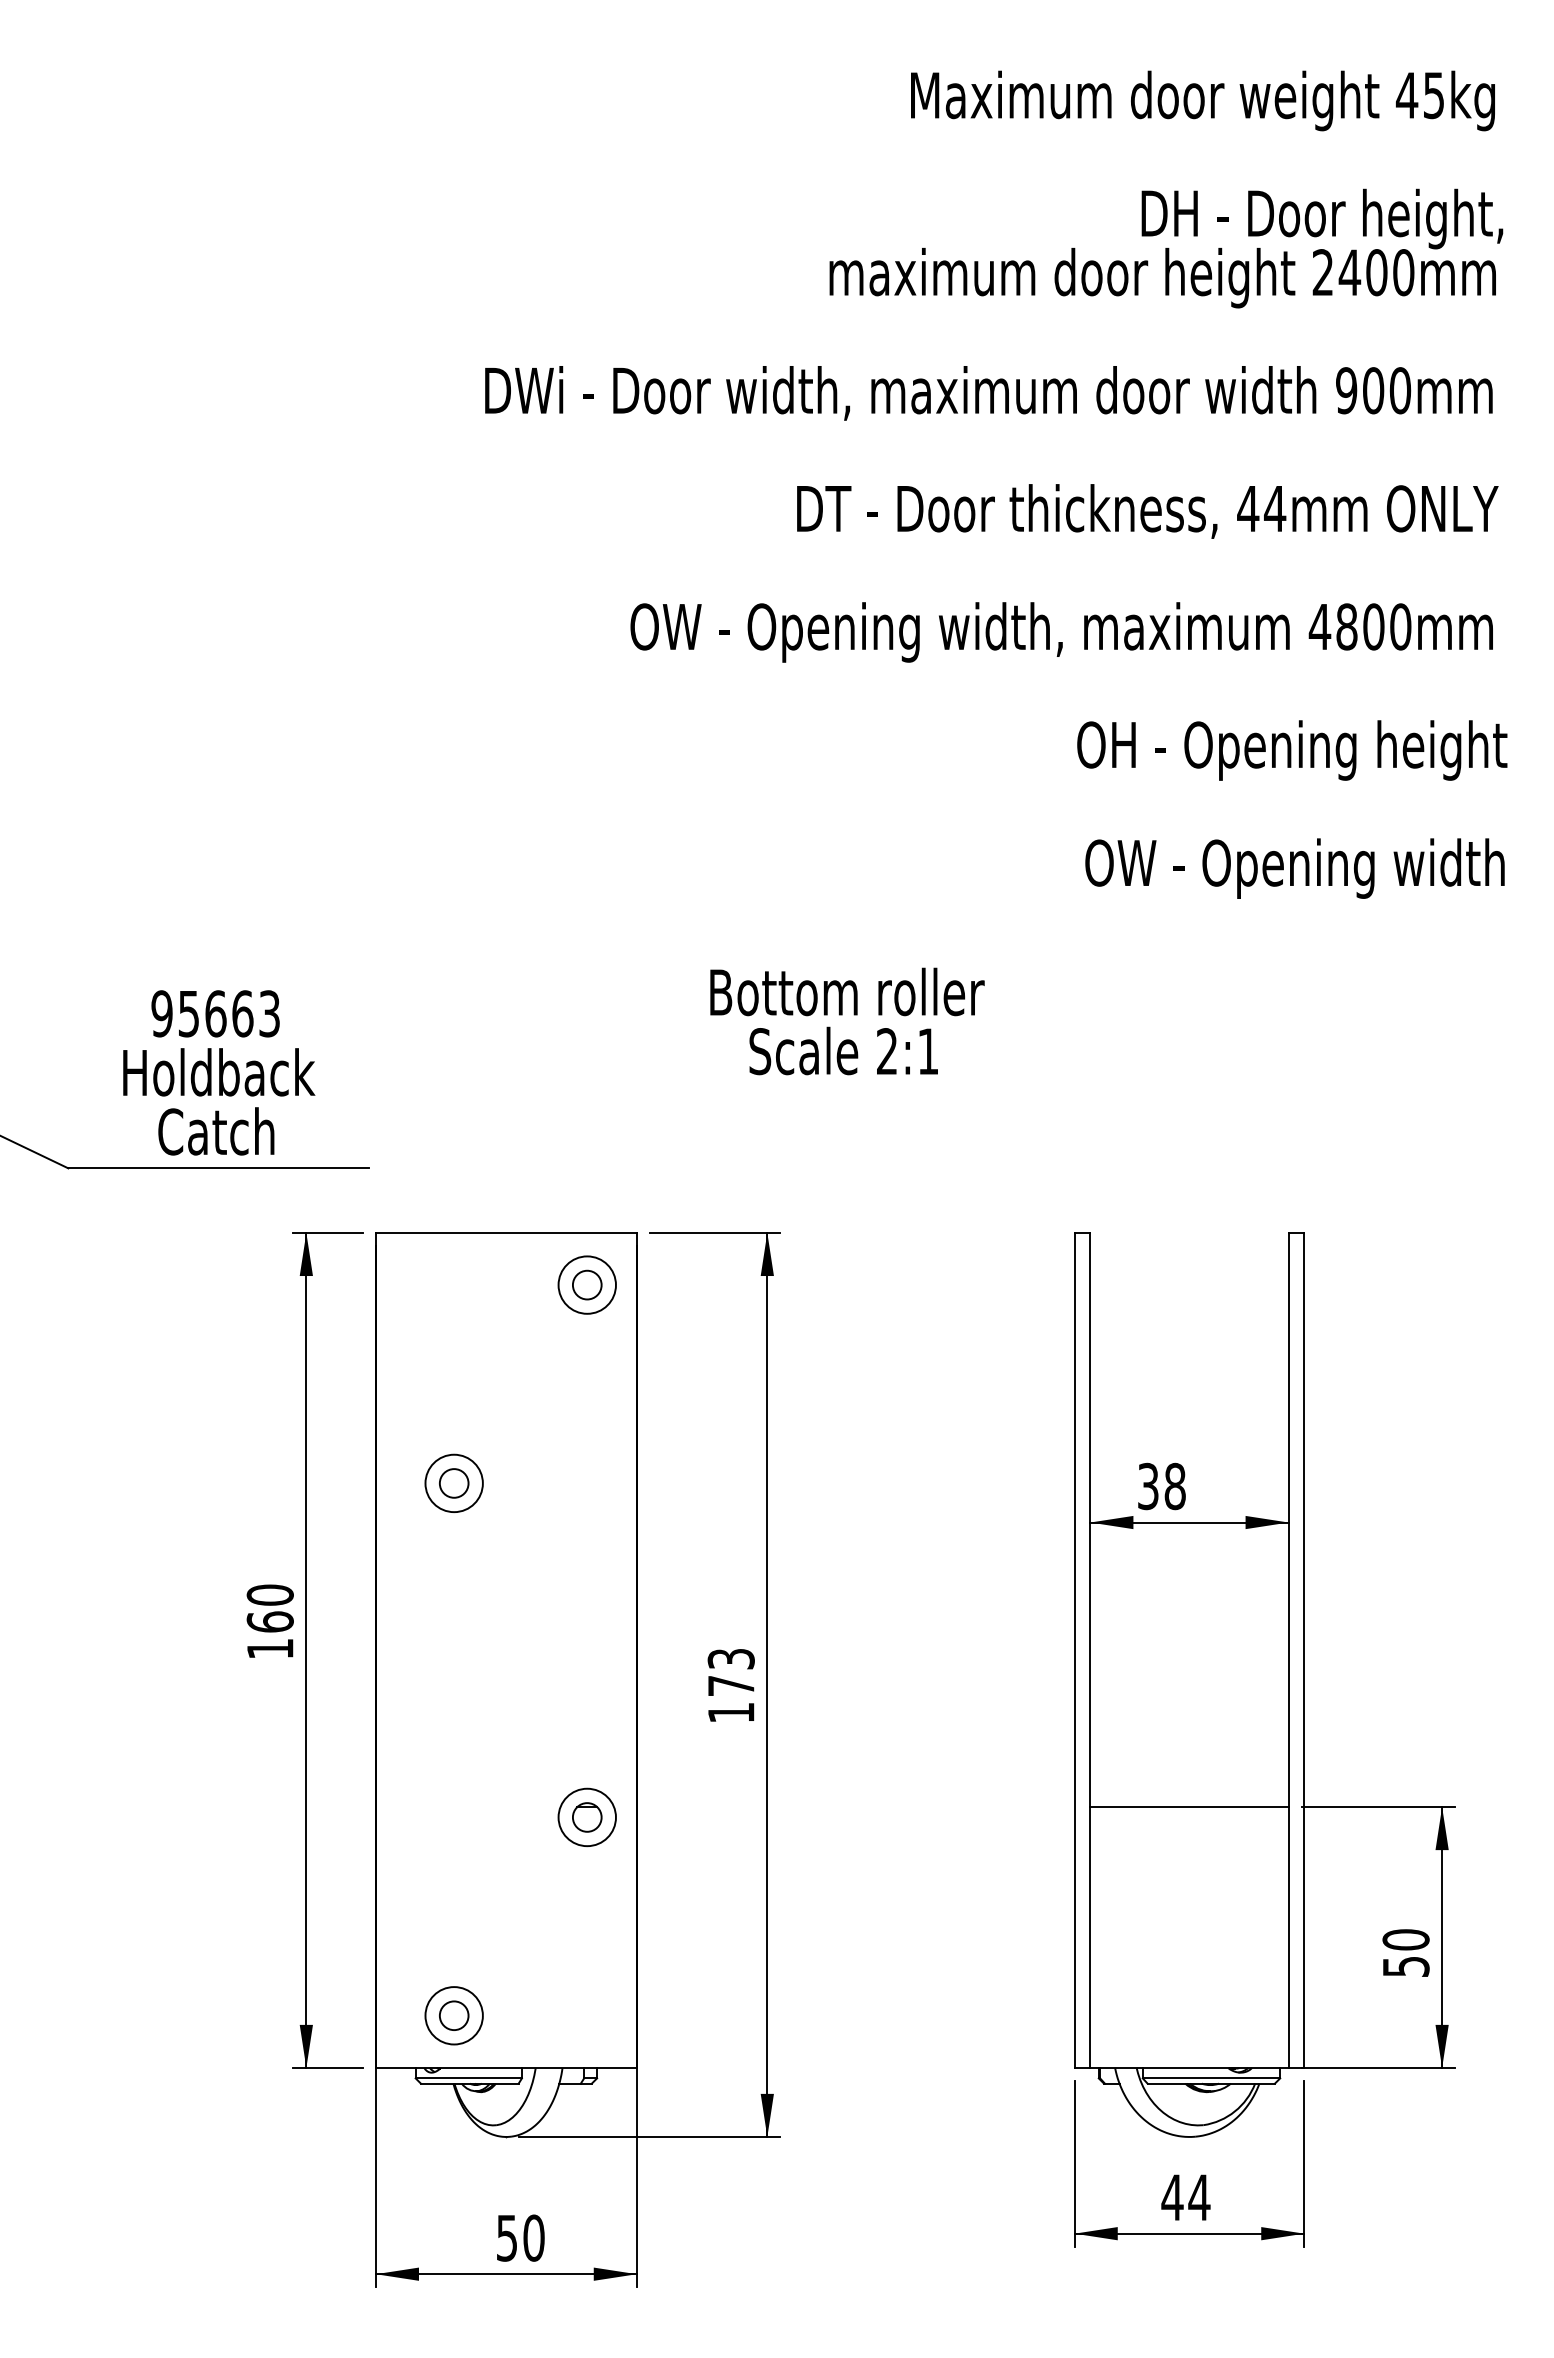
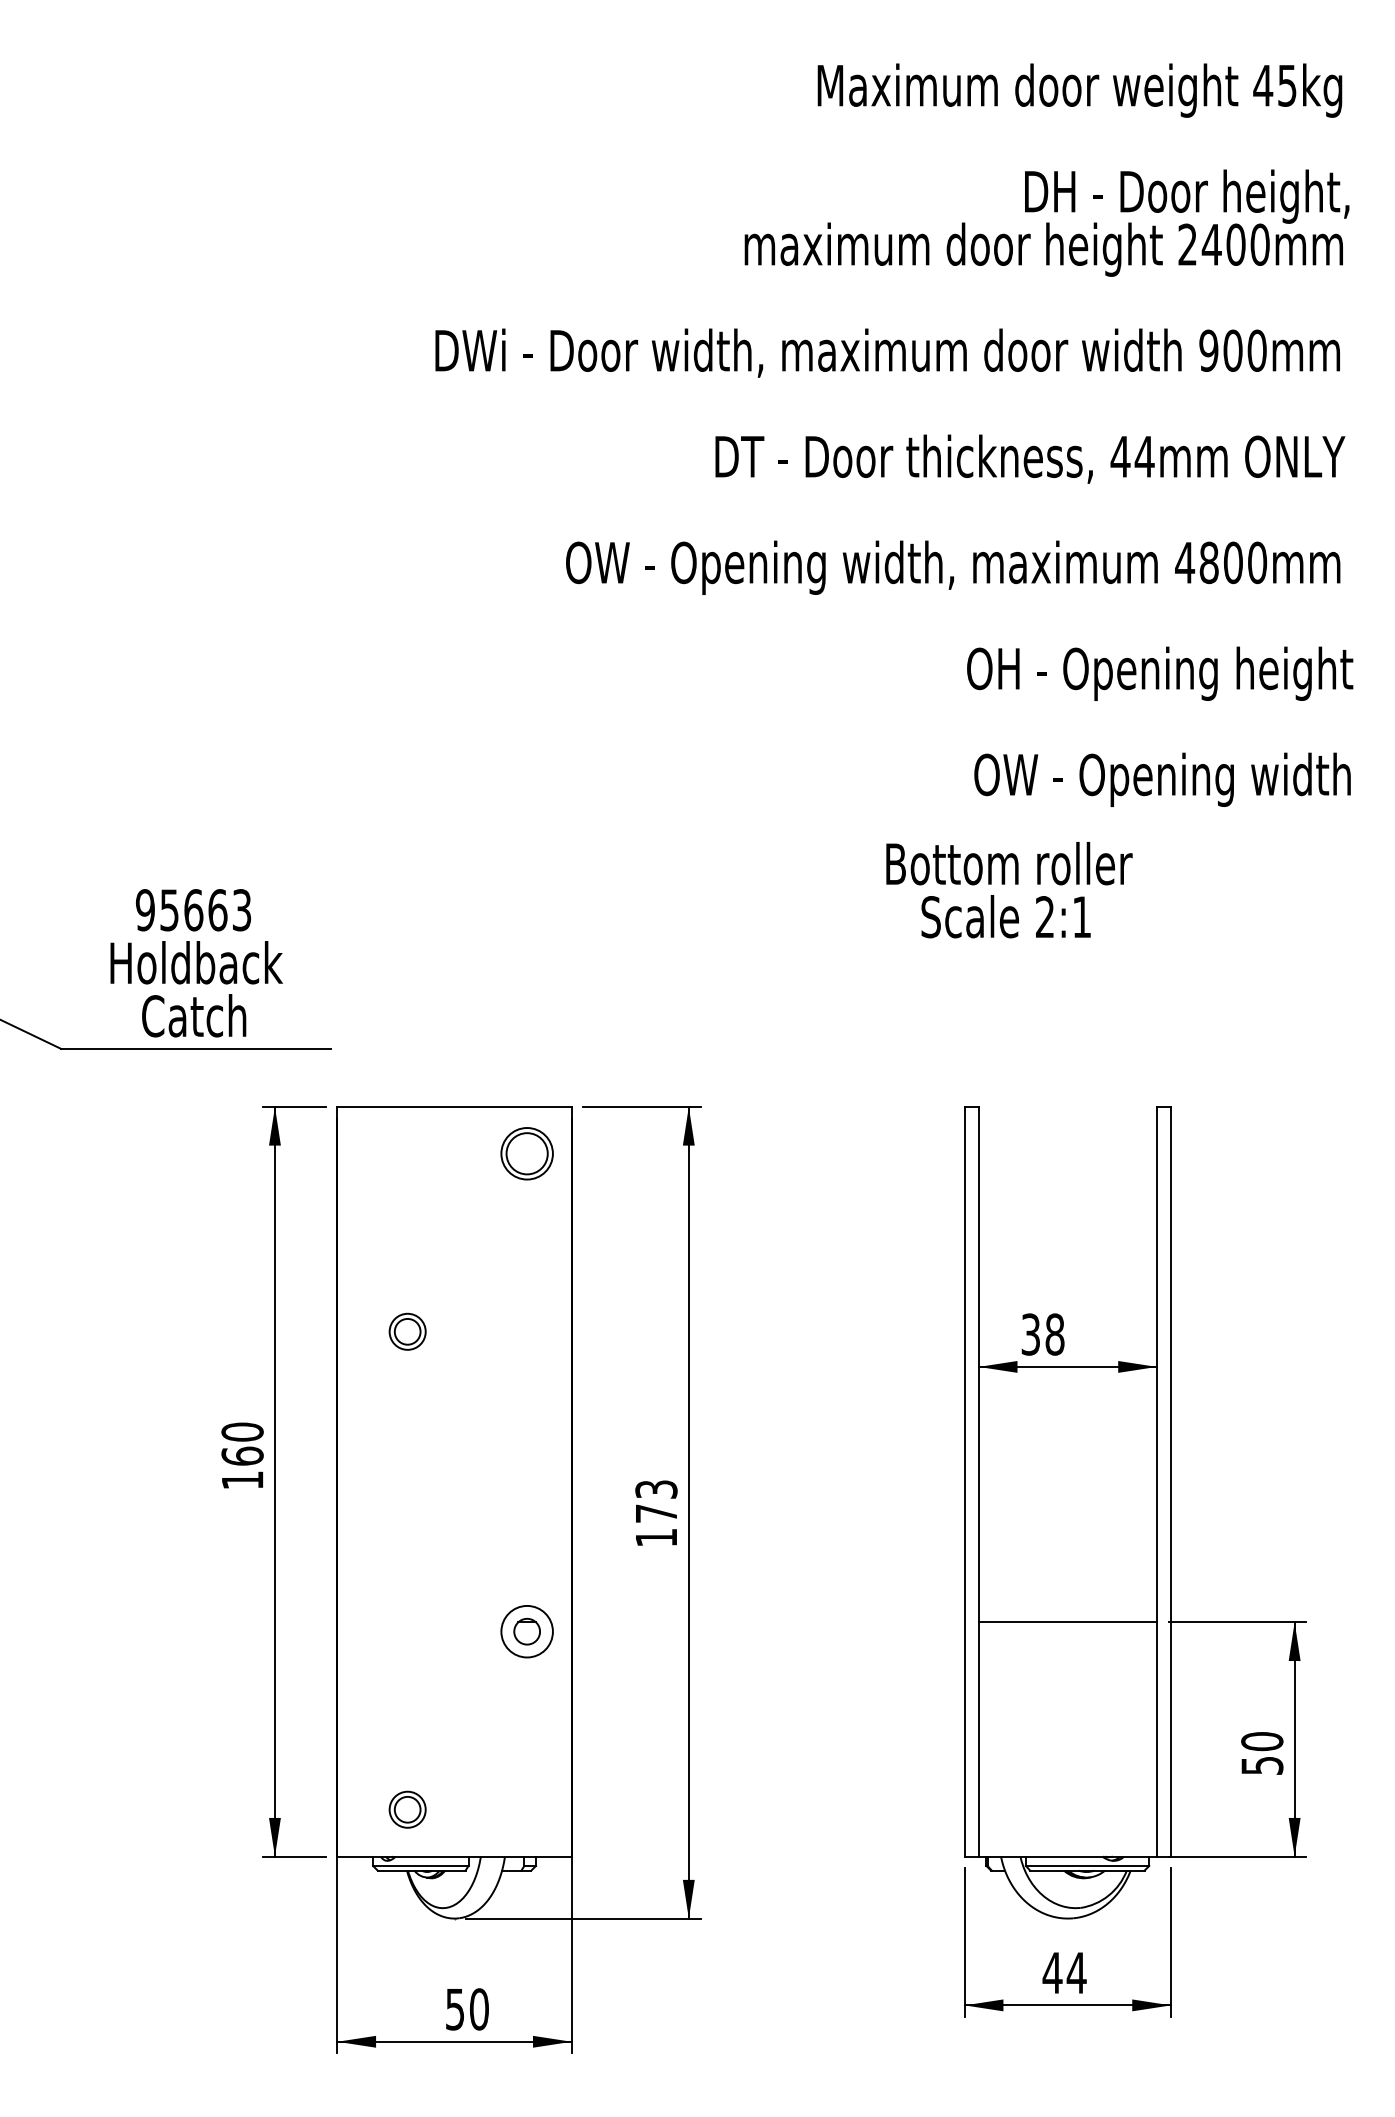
text: (847, 1021) -> (1009, 890), moved
circle: (586, 1284) -> (526, 1153), size x1.6
circle: (453, 1483) -> (407, 1331), size x0.7
circle: (453, 2015) -> (407, 1809), size x0.7

